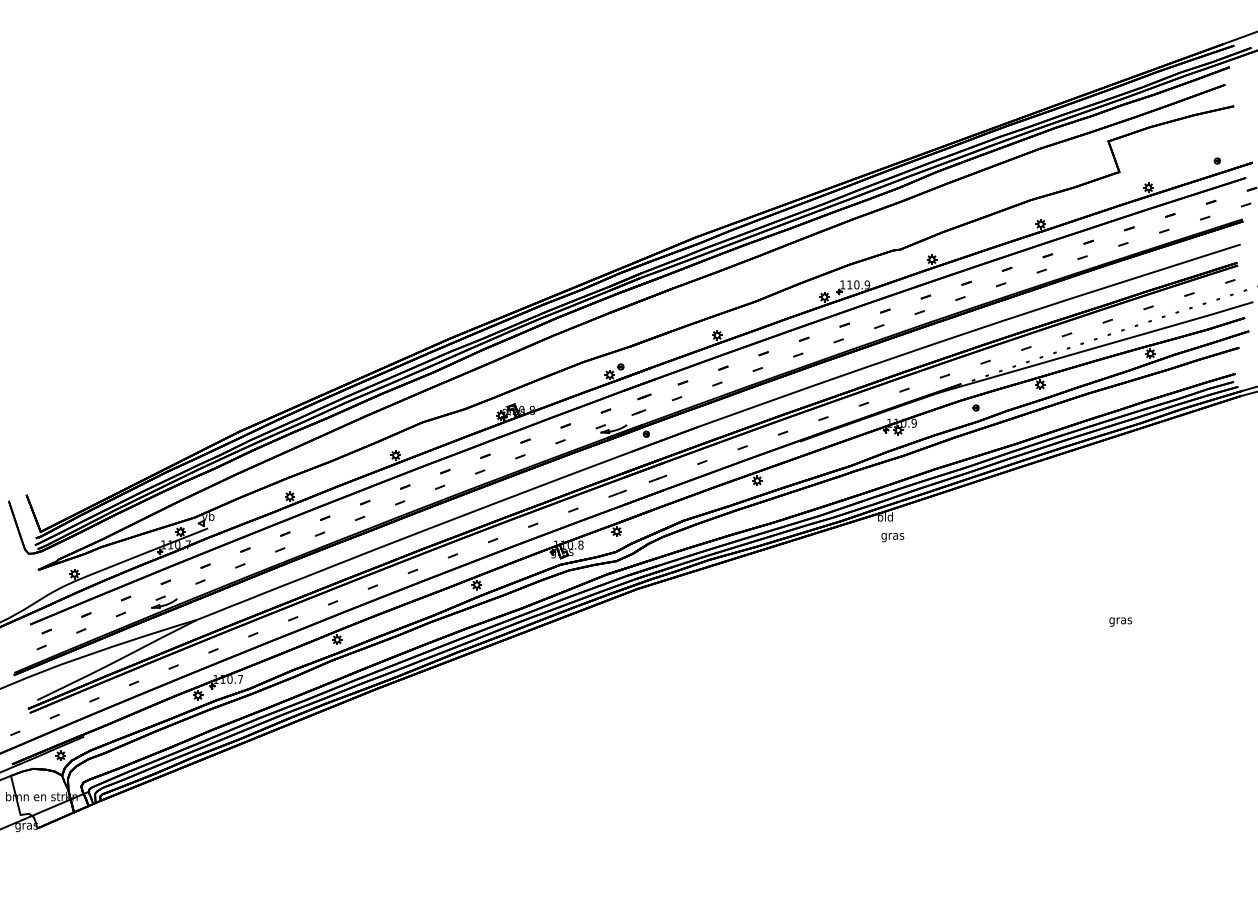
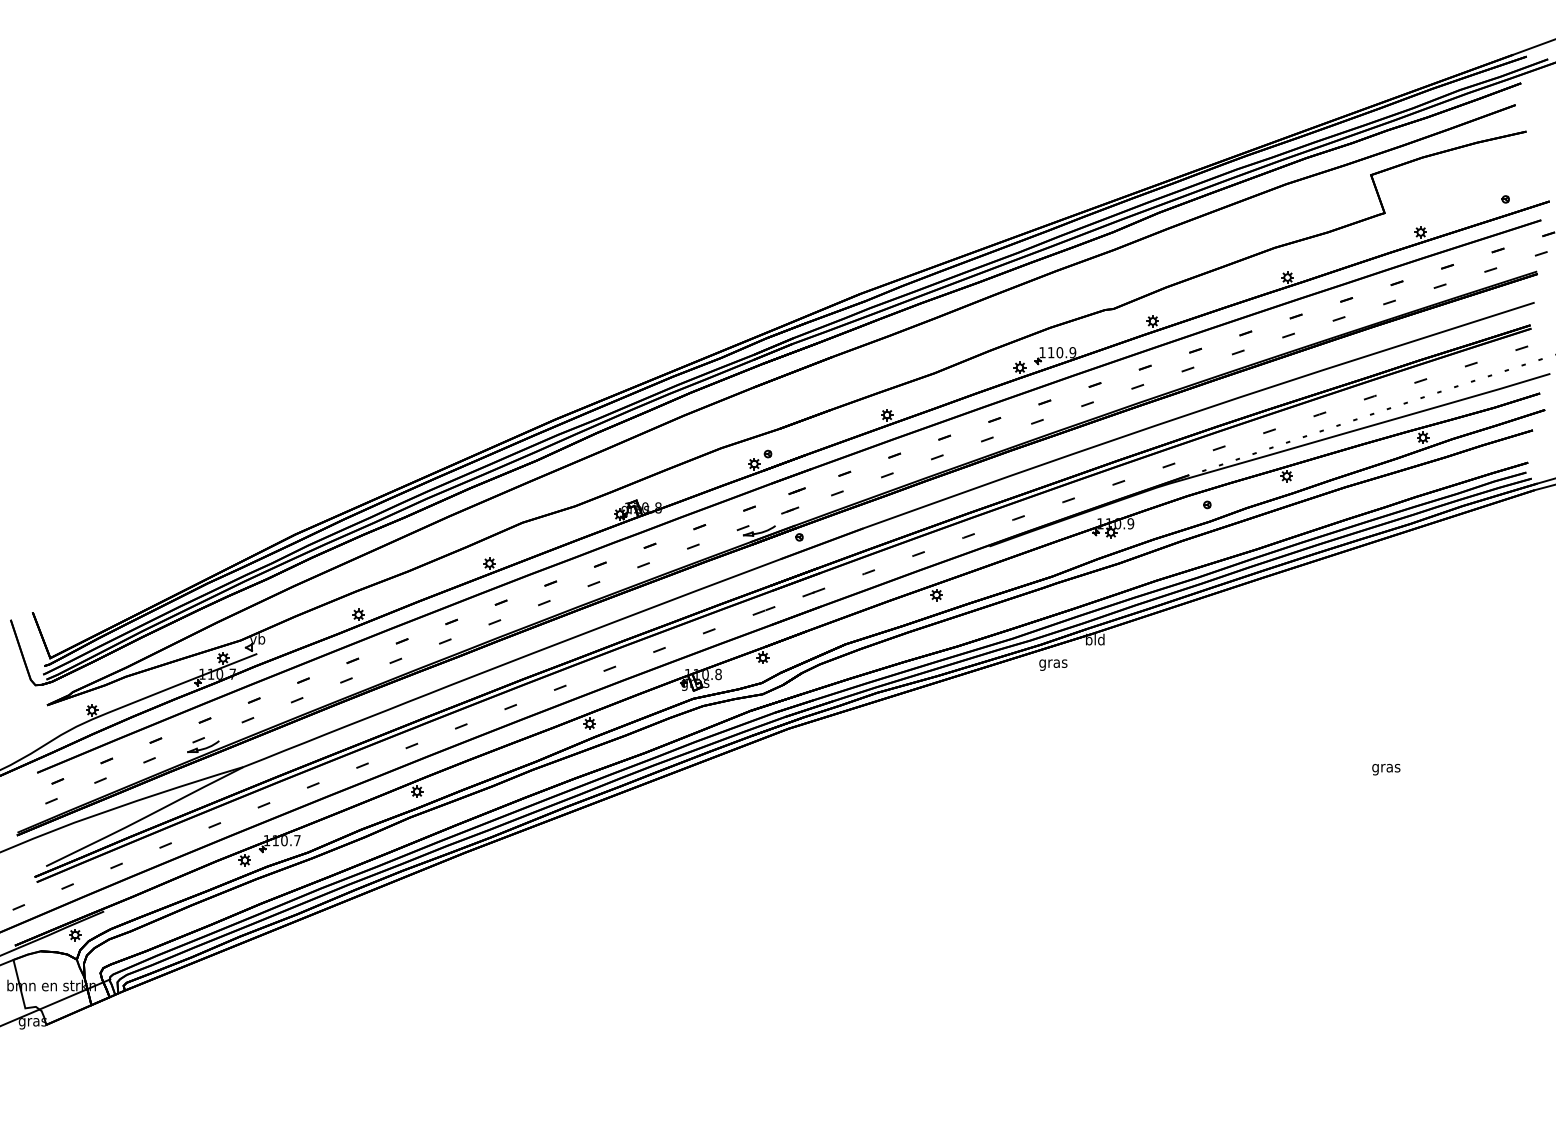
text: (892, 537) -> (1053, 664), moved

